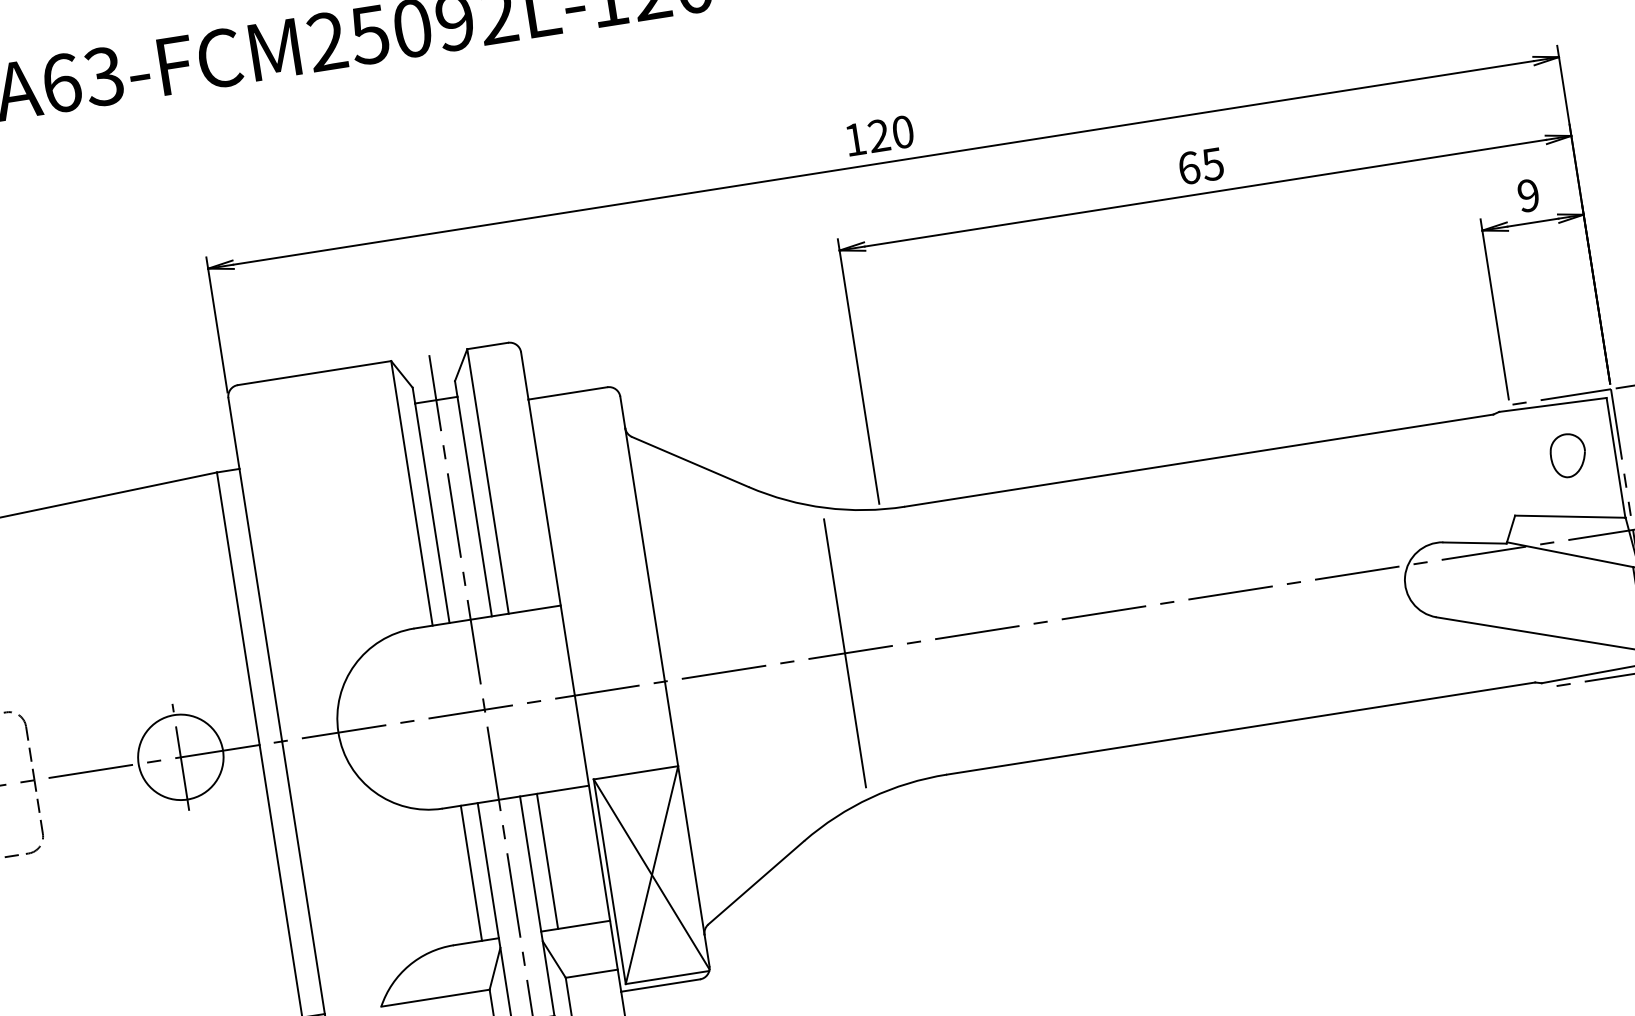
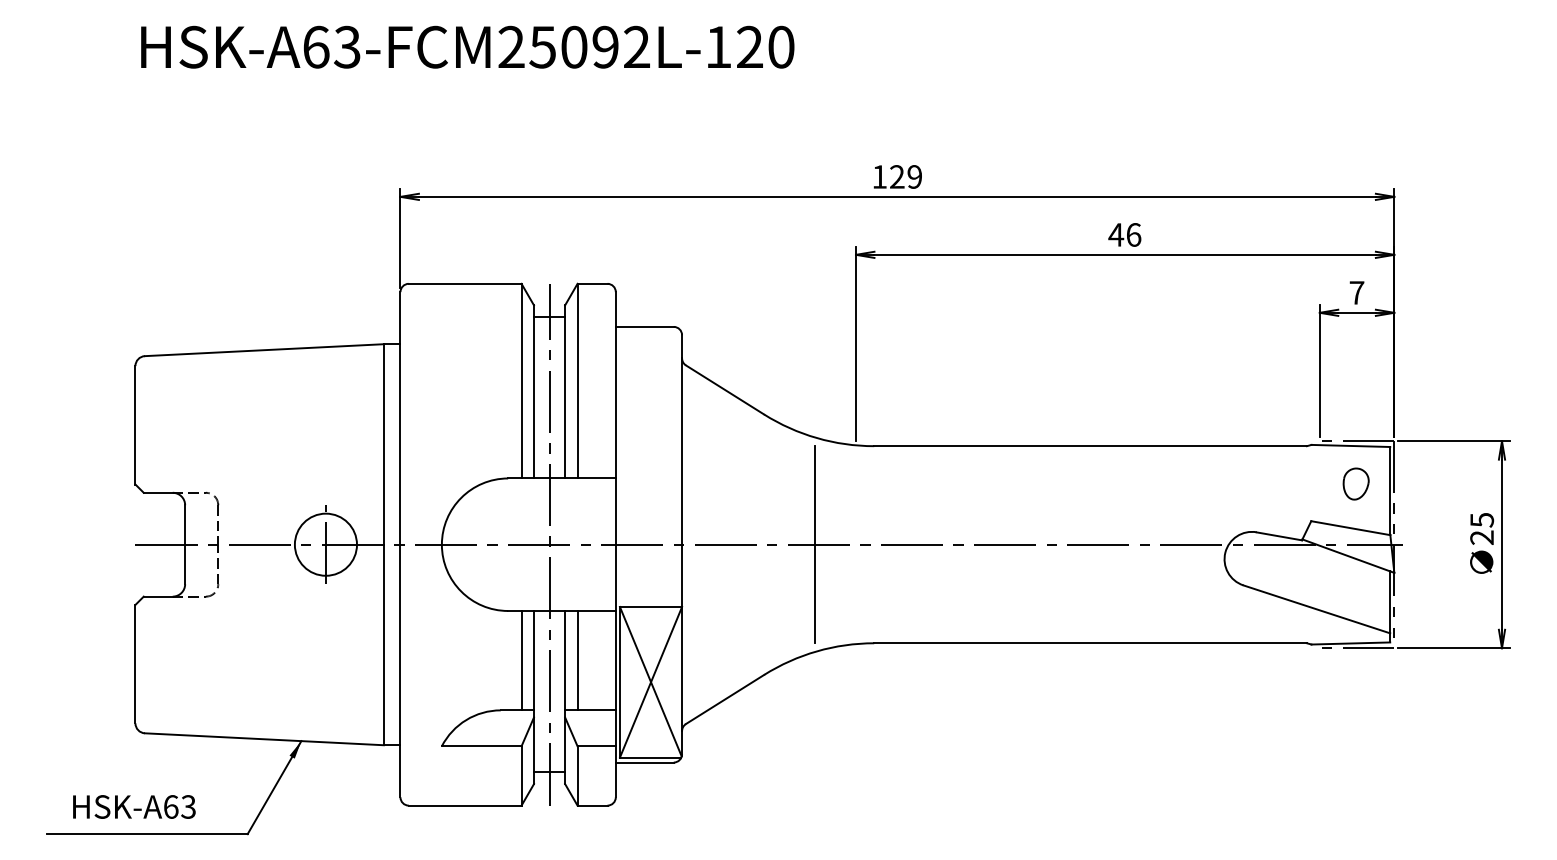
text: (902, 131) -> (914, 176), 120 -> 129
text: (1200, 165) -> (1124, 234), 65 -> 46
text: (1527, 195) -> (1356, 292), 9 -> 7

